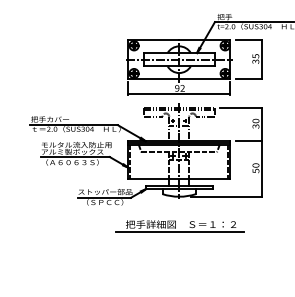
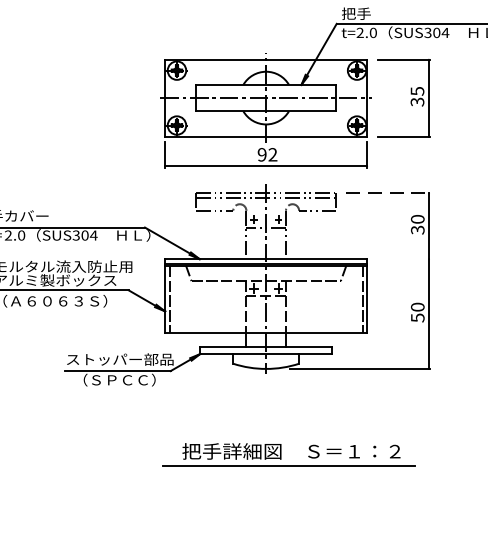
line: (241, 107) -> (389, 192), solid -> dashed
line: (249, 141) -> (405, 259), removed
part: (179, 226) -> (288, 455), moved

